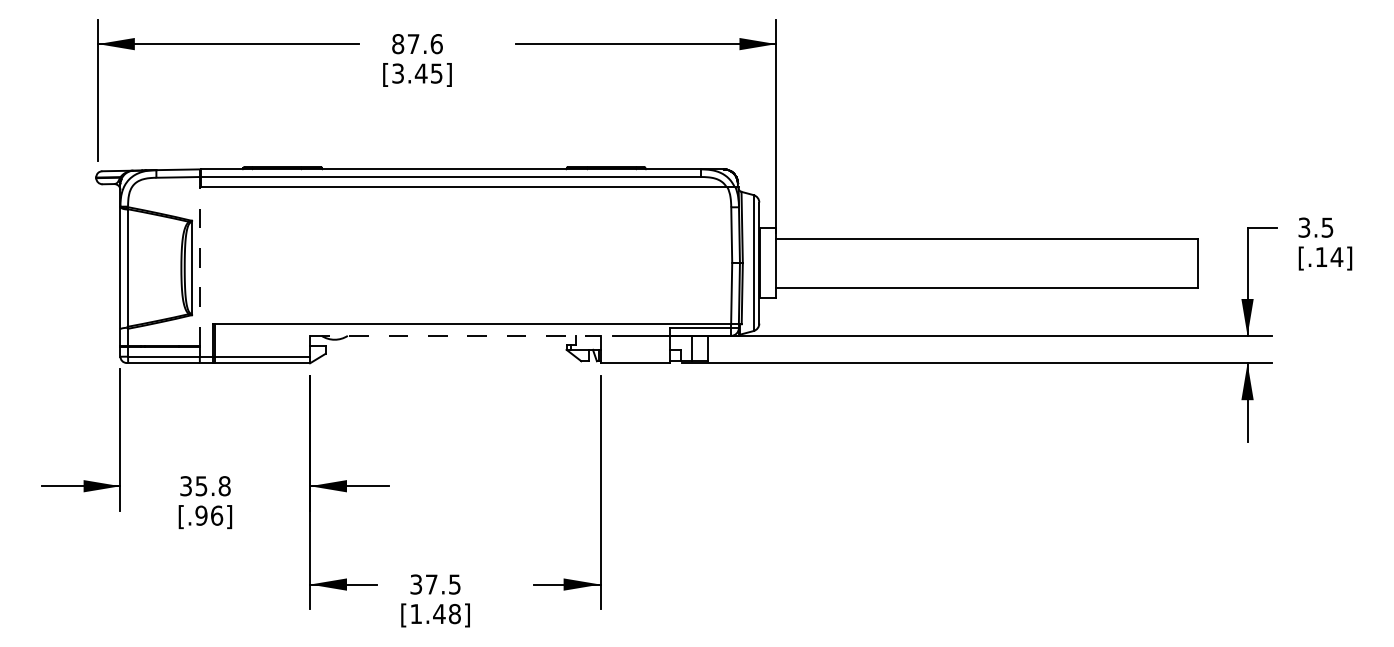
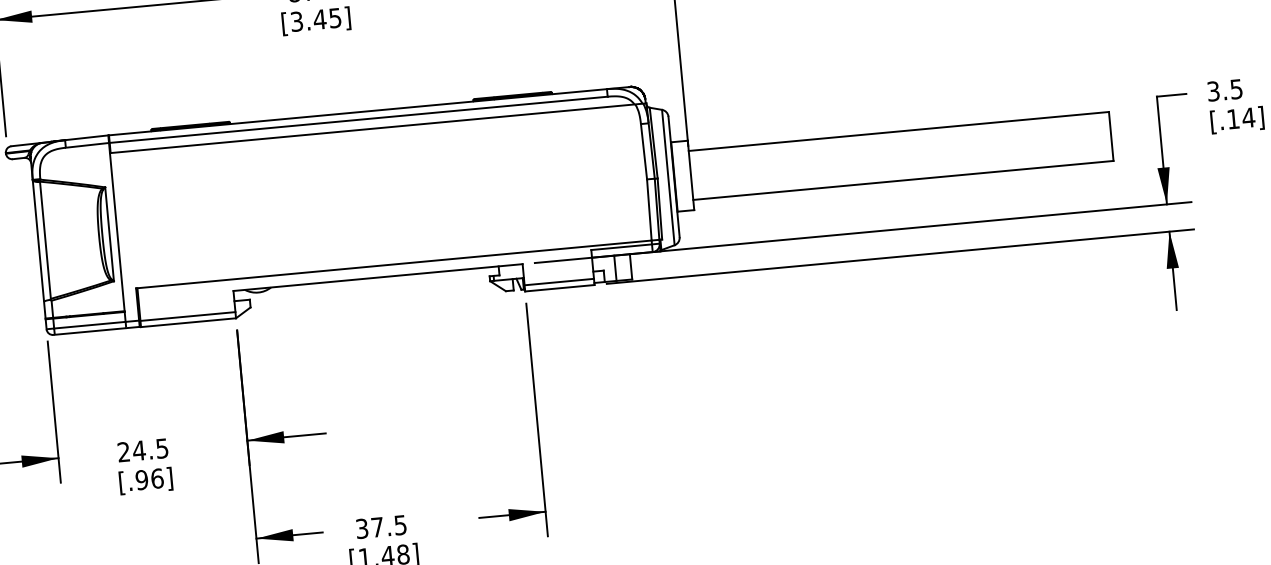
line: (199, 258) -> (116, 224), dashed -> solid
line: (455, 335) -> (378, 277), dashed -> solid
line: (635, 357) -> (559, 282), added
text: (205, 486) -> (143, 450), 35.8 -> 24.5

